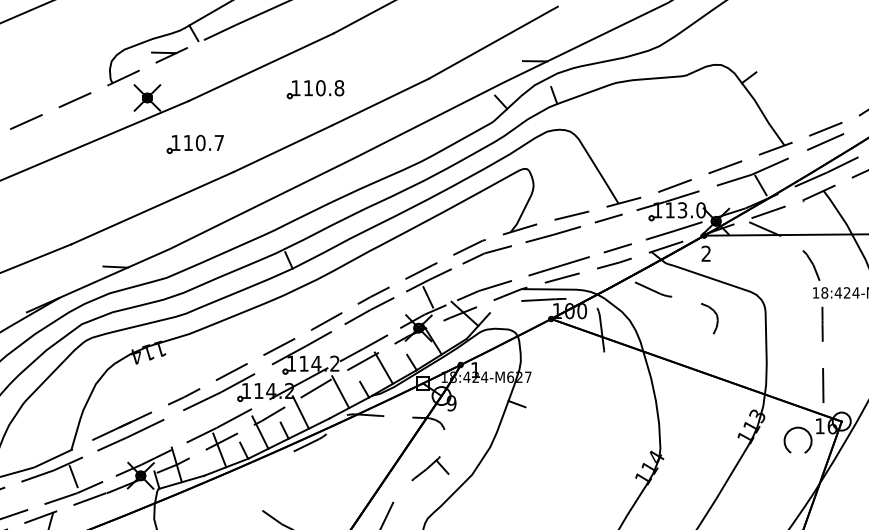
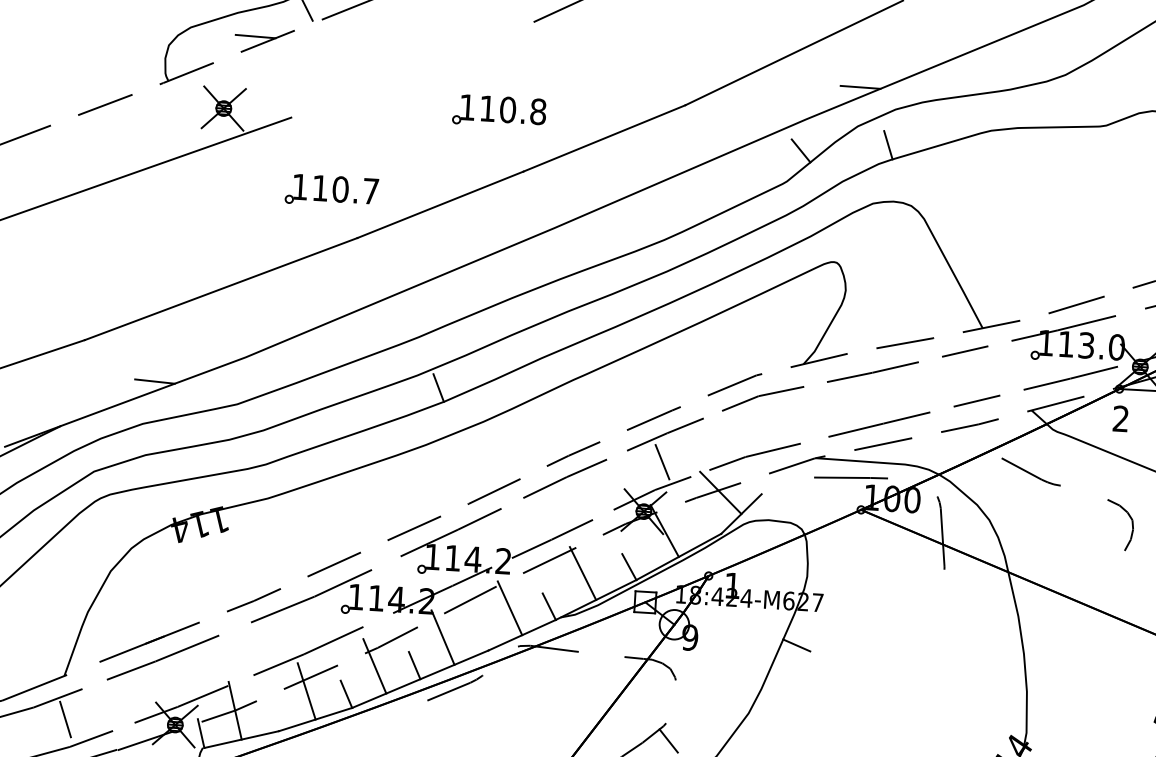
line: (260, 66) -> (411, 68), removed
part: (194, 143) -> (330, 189), moved

